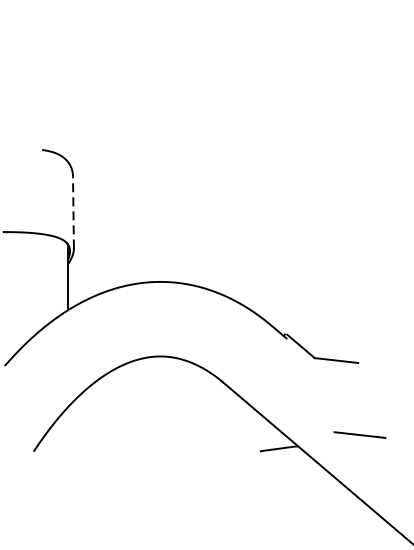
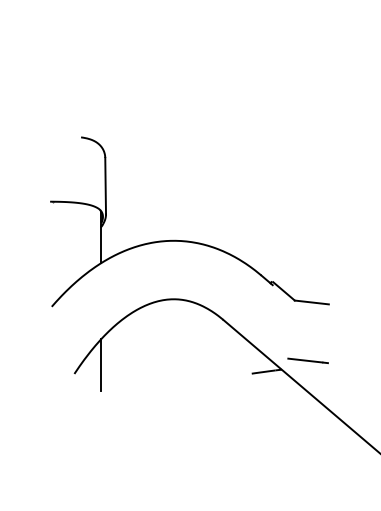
line: (73, 211) -> (105, 185), dashed -> solid
line: (358, 434) -> (307, 360), moved
line: (68, 439) -> (101, 364), added

